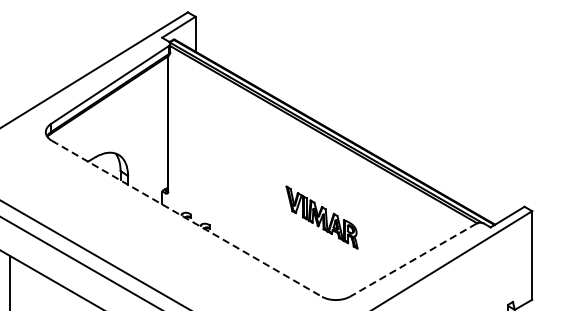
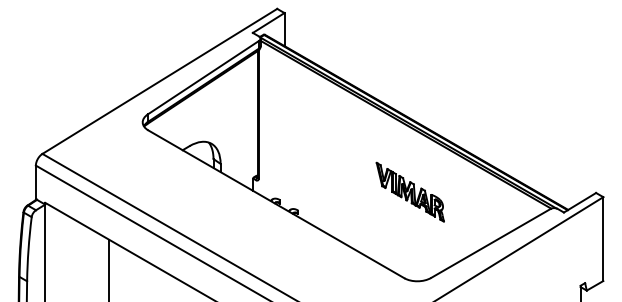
part: (321, 216) -> (409, 191), moved
line: (187, 218) -> (276, 204), dashed -> solid
line: (413, 260) -> (490, 243), dashed -> solid

